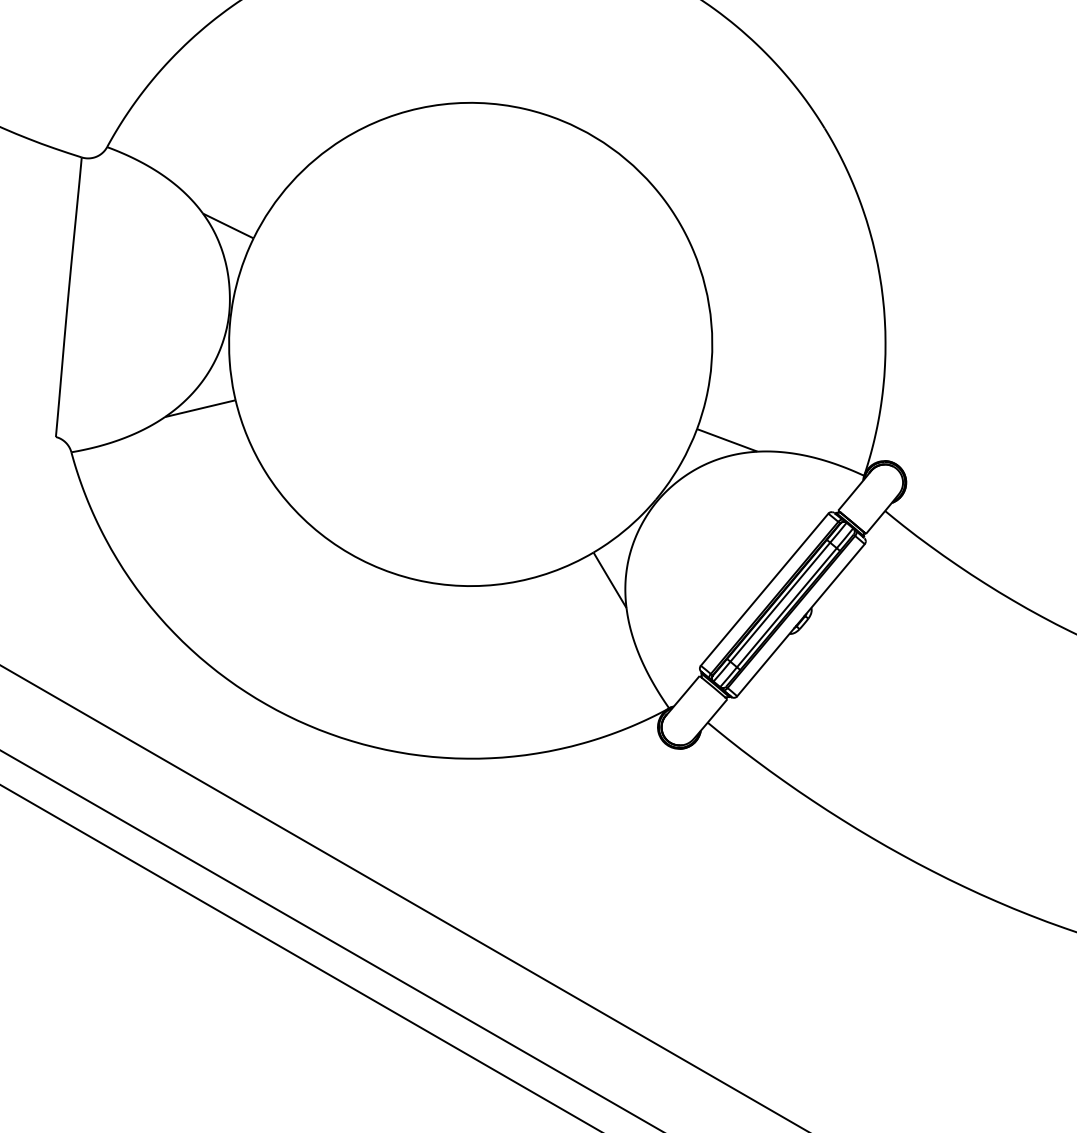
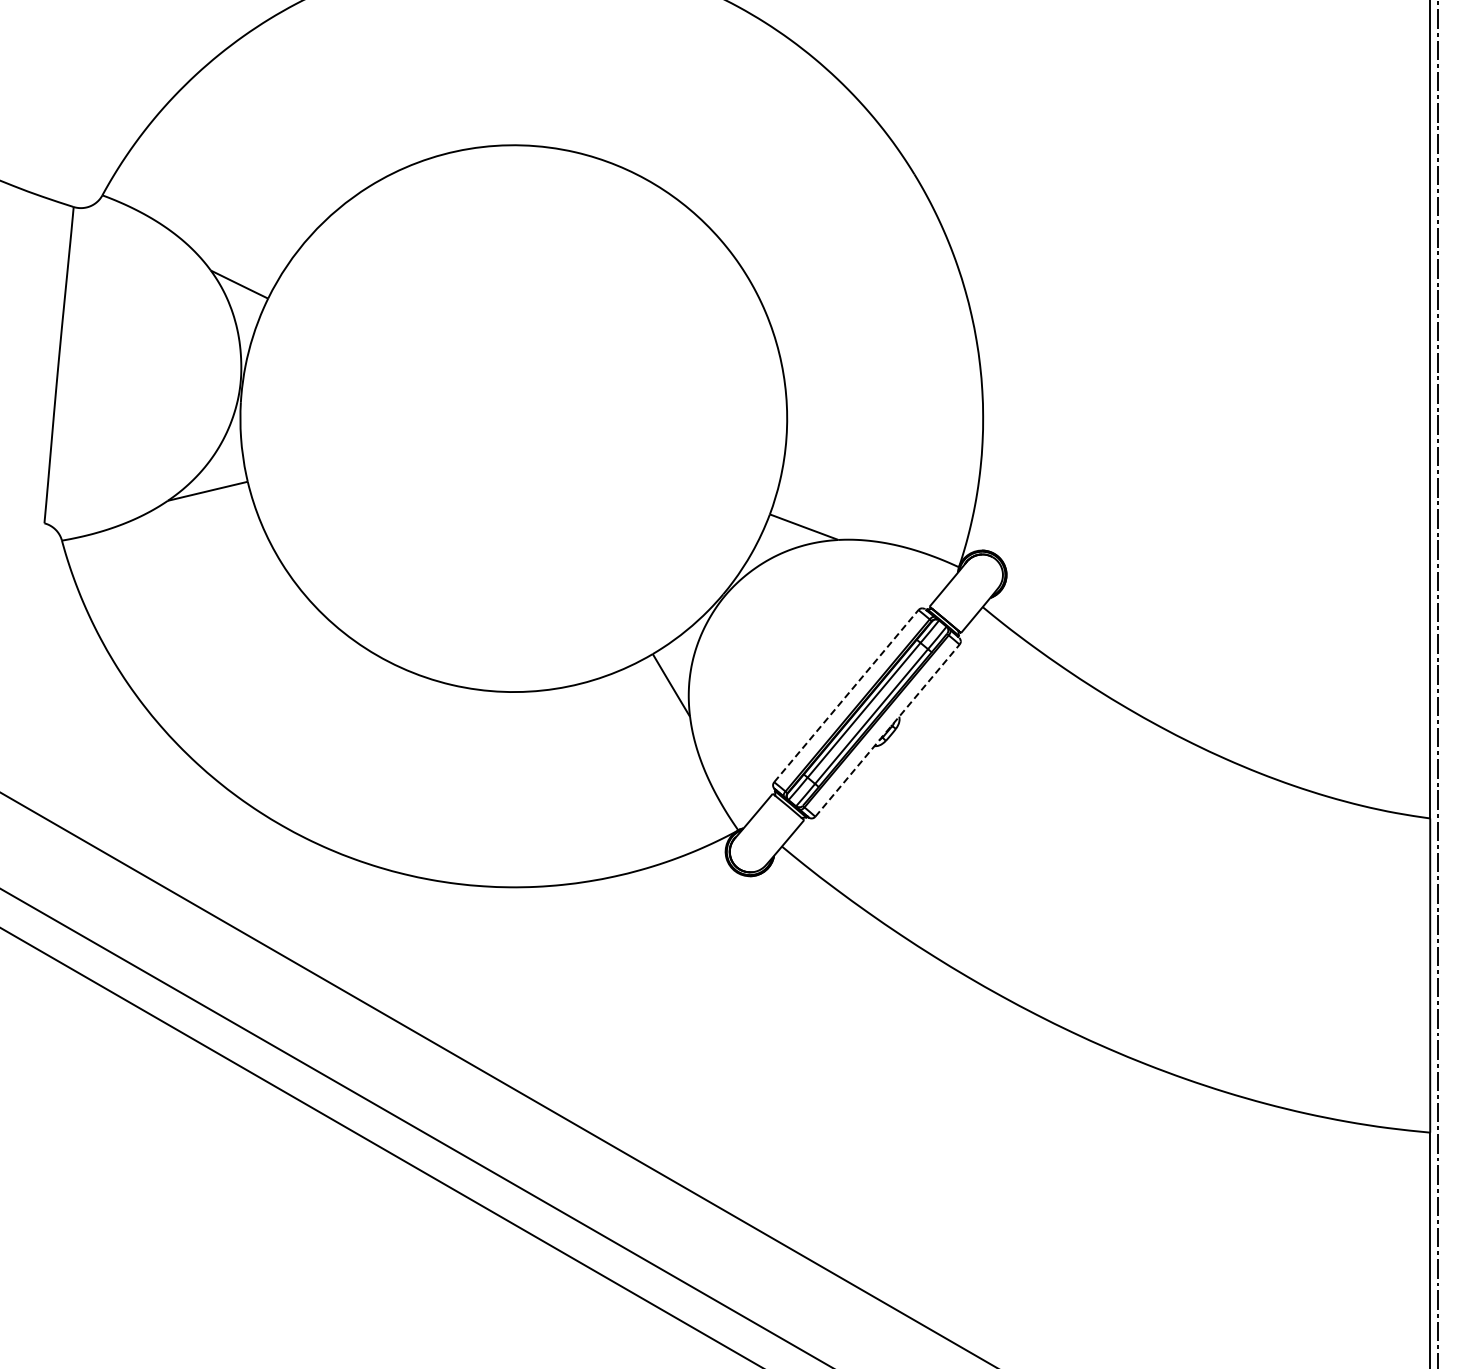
line: (764, 589) -> (846, 695), solid -> dashed
line: (800, 620) -> (887, 730), solid -> dashed

